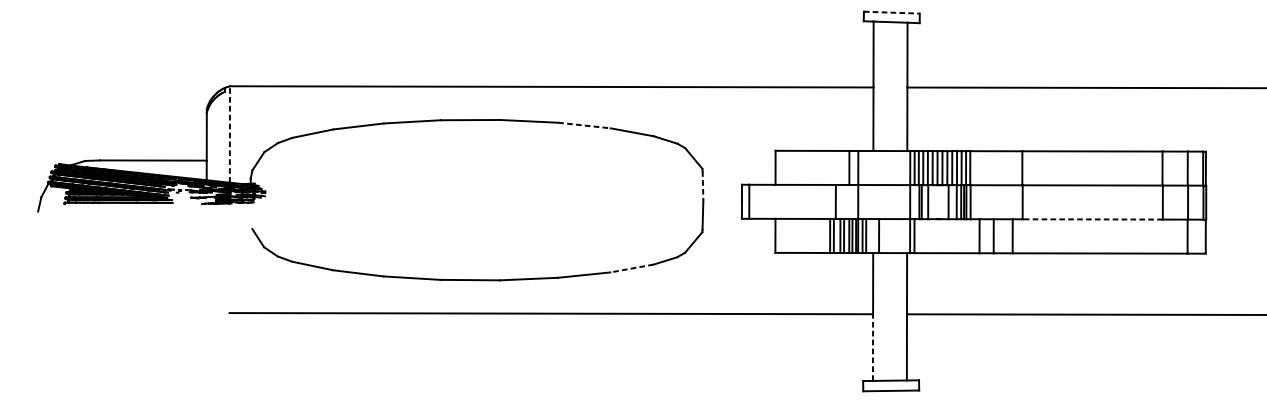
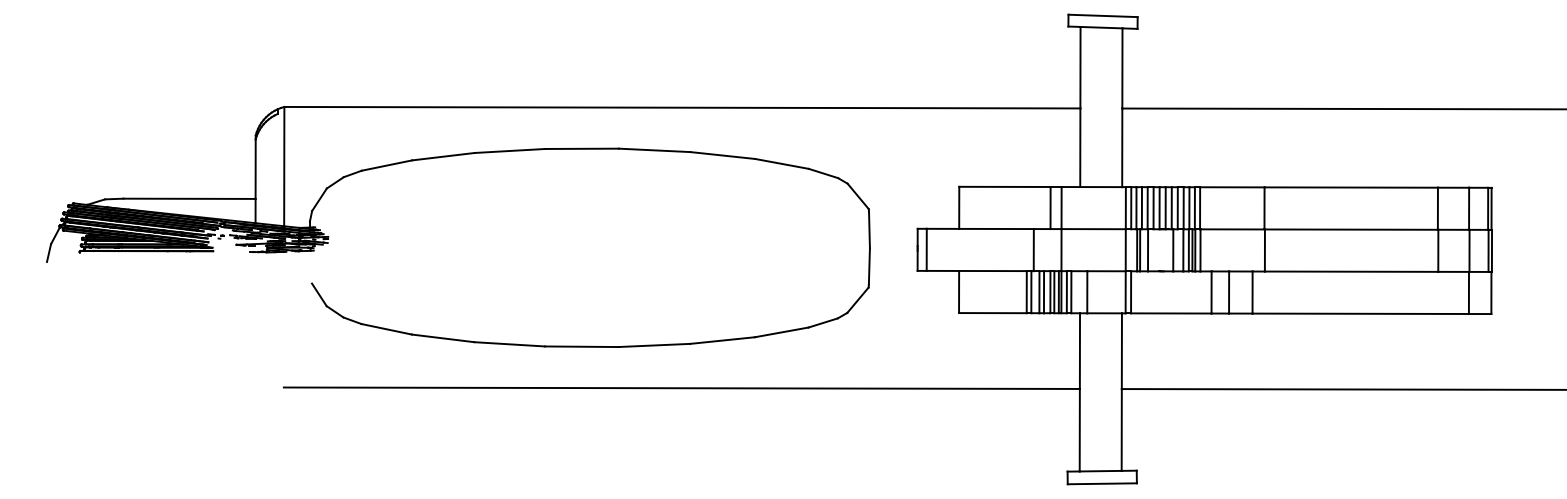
line: (892, 12) -> (1103, 15), dashed -> solid
line: (584, 125) -> (722, 155), dashed -> solid
line: (230, 134) -> (284, 166), dashed -> solid
line: (703, 186) -> (869, 230), dashed -> solid
line: (1092, 219) -> (1351, 271), dashed -> solid
line: (631, 268) -> (781, 332), dashed -> solid
line: (872, 347) -> (1079, 429), dashed -> solid

